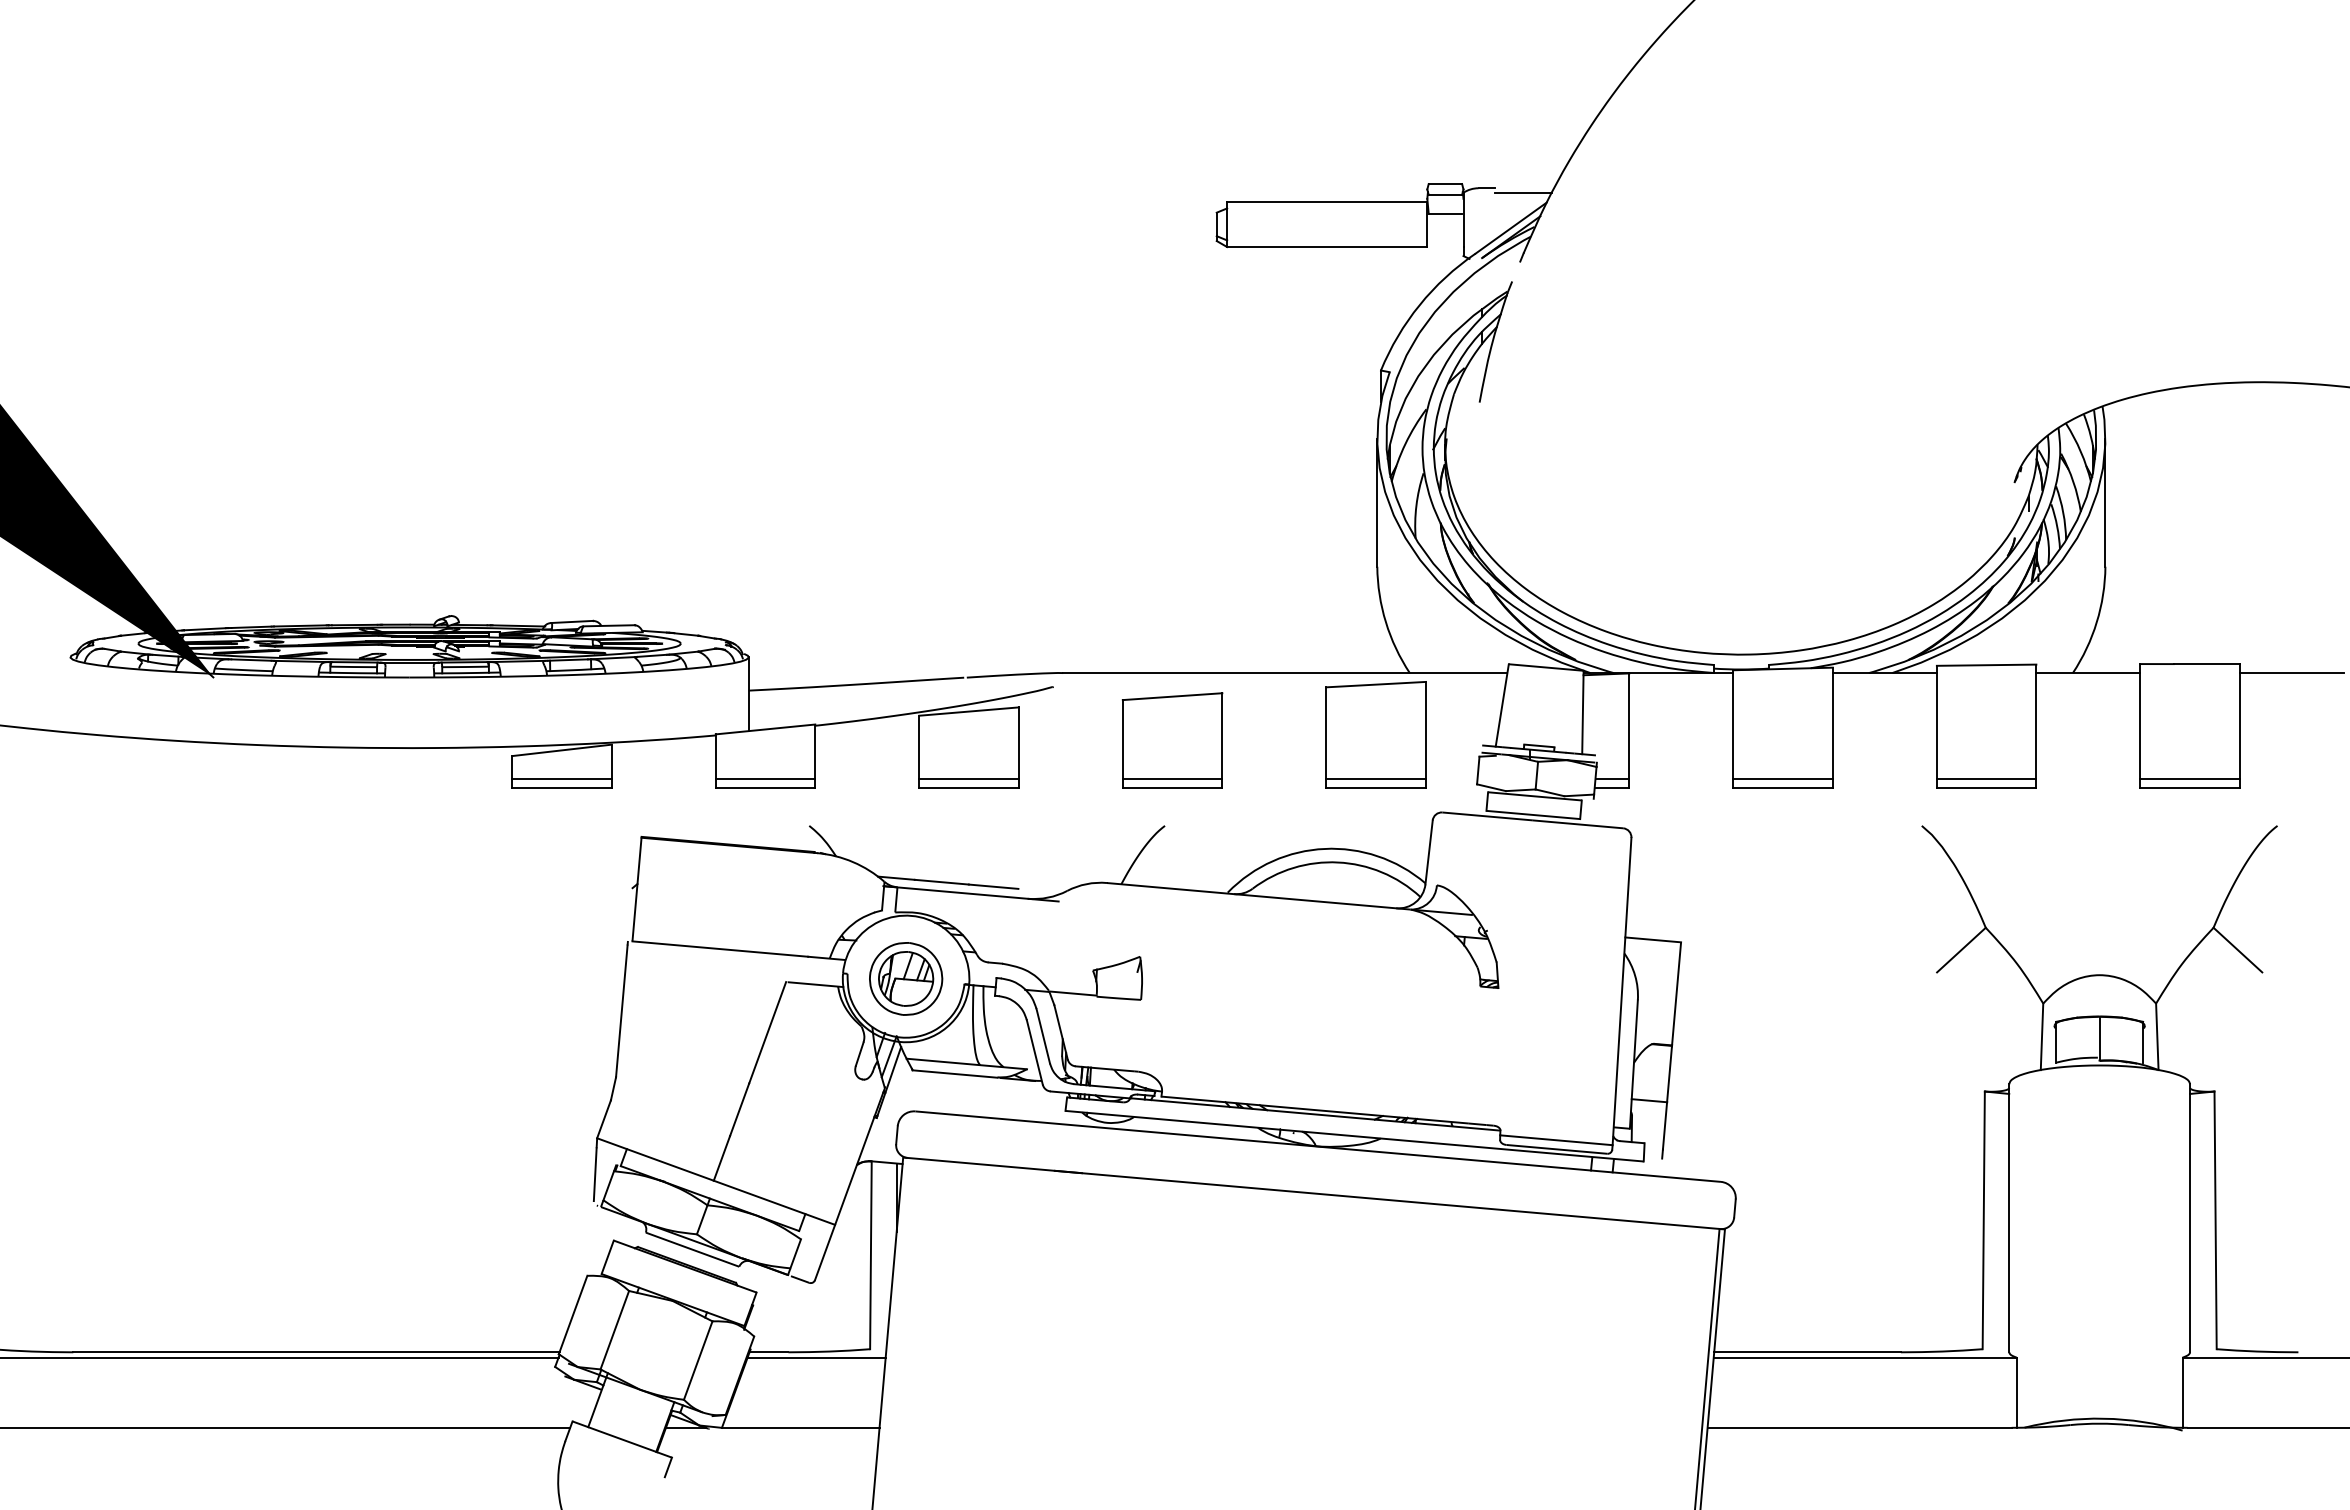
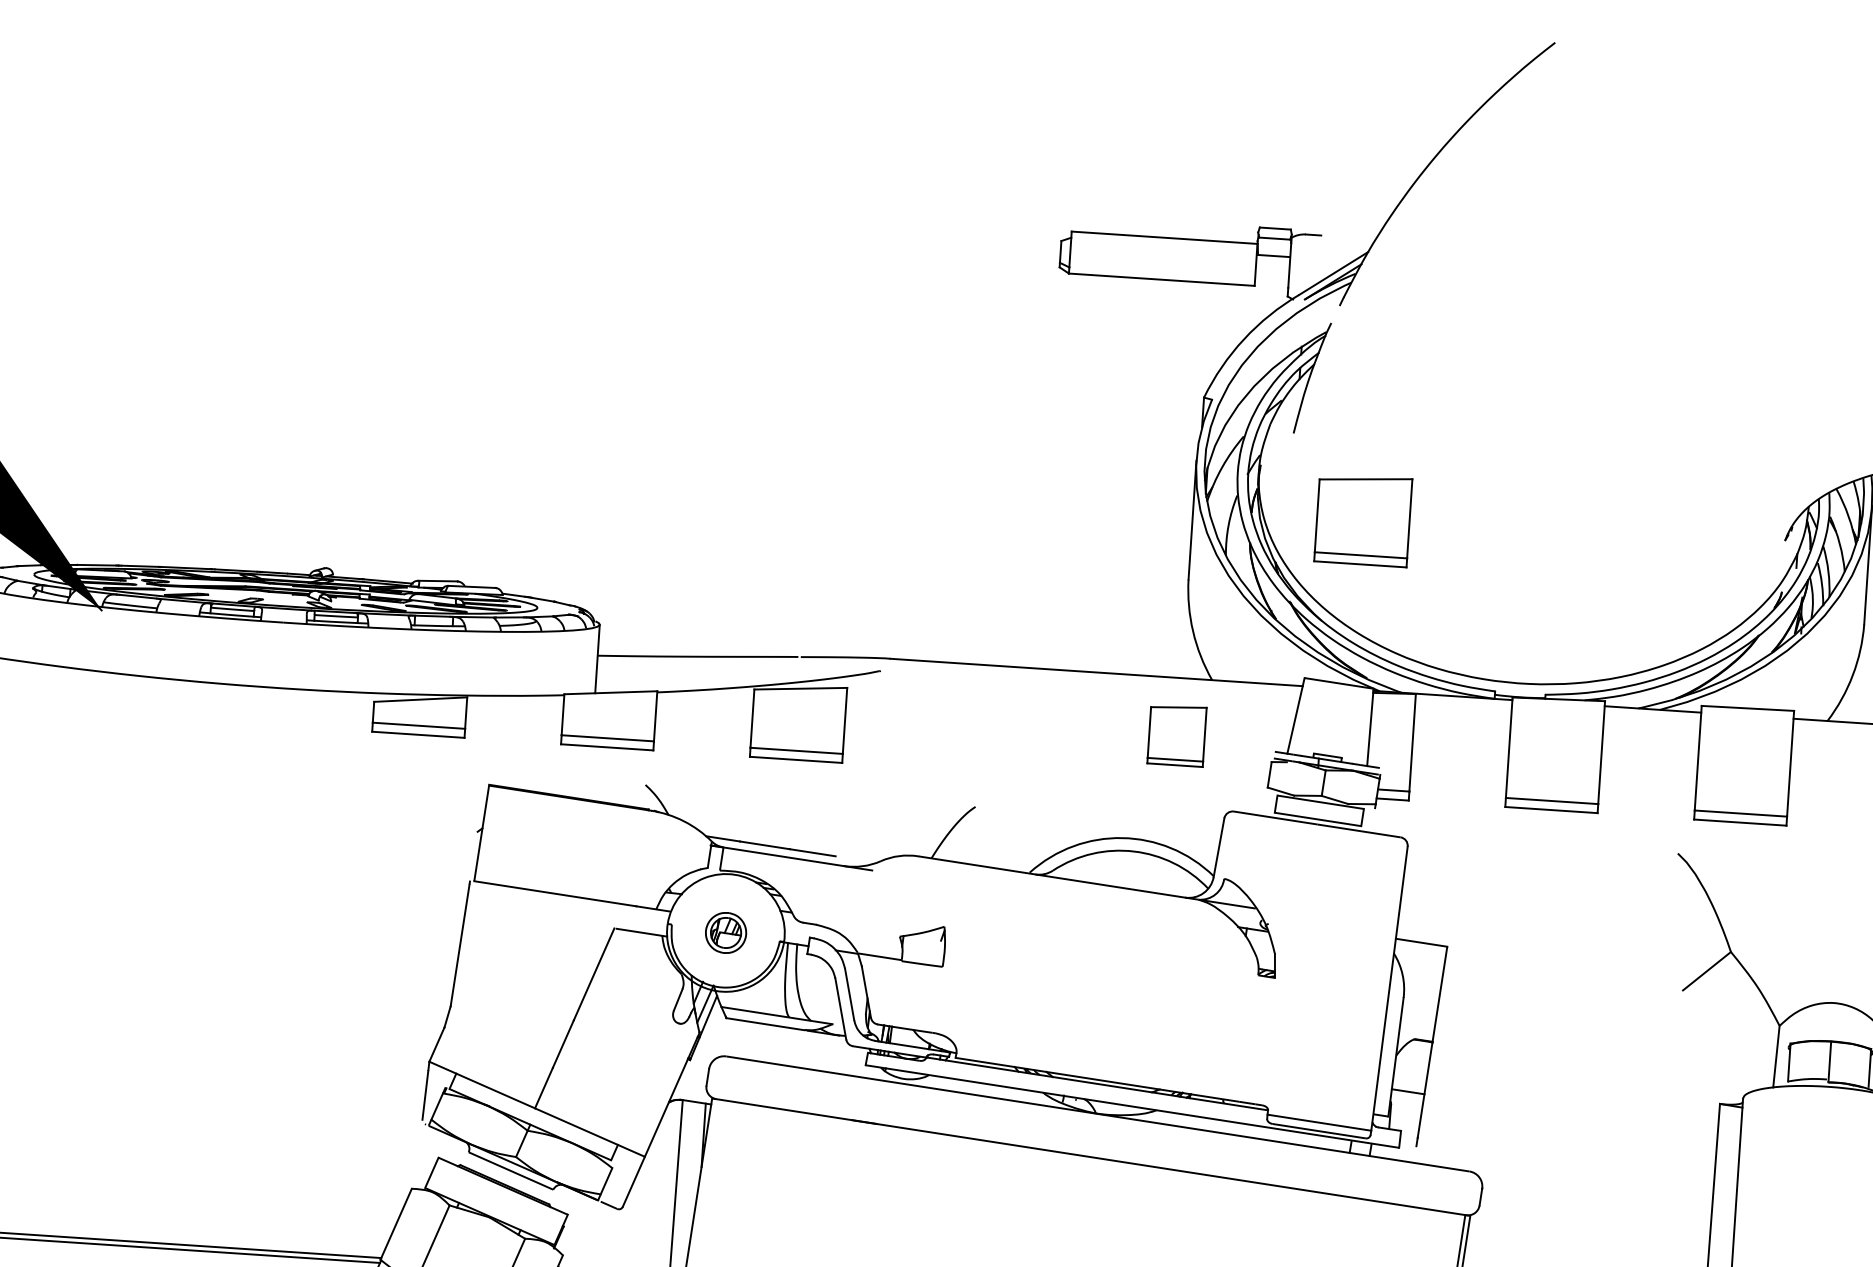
line: (1523, 192) -> (1347, 241), removed
part: (1375, 734) -> (1176, 735), size x0.6
part: (1172, 740) -> (1363, 520), moved
part: (906, 978) -> (726, 932), size x0.6

